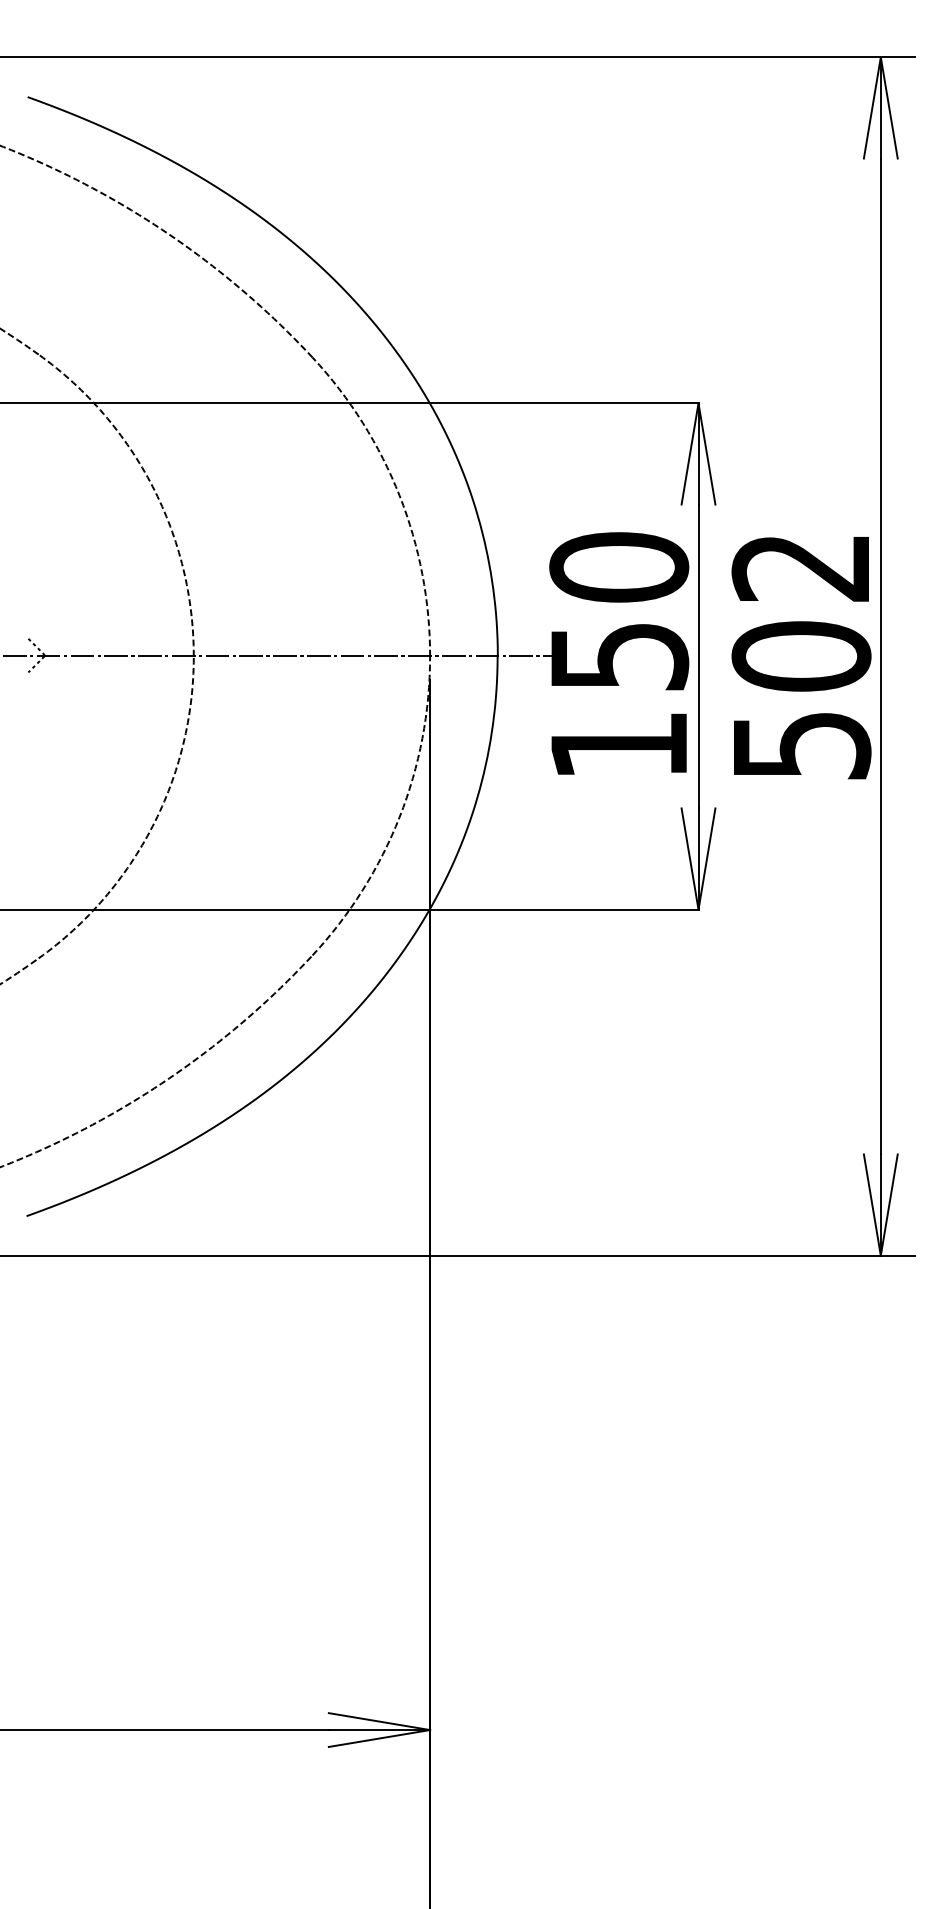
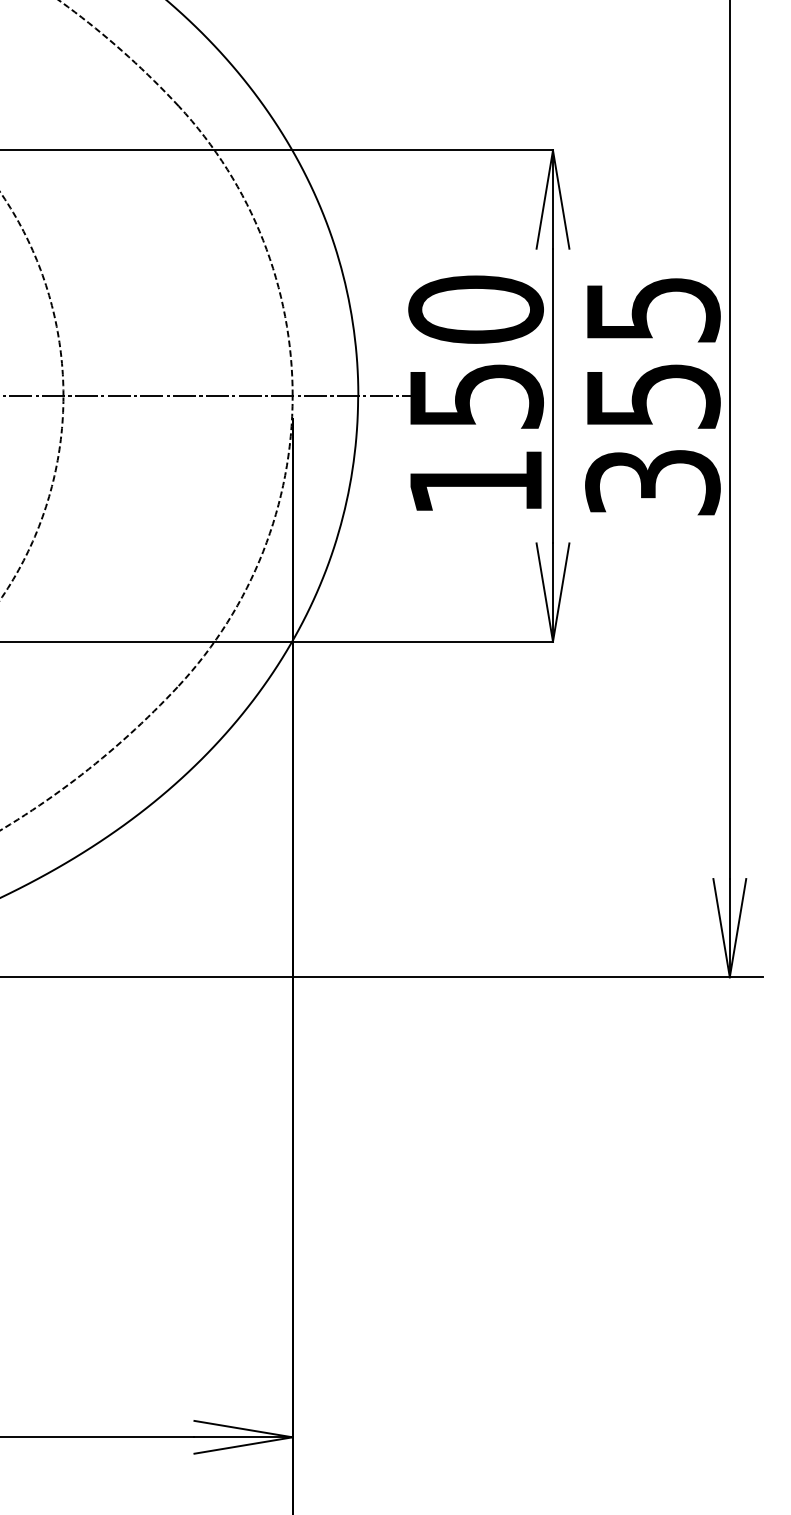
text: (801, 657) -> (652, 397), 502 -> 355

